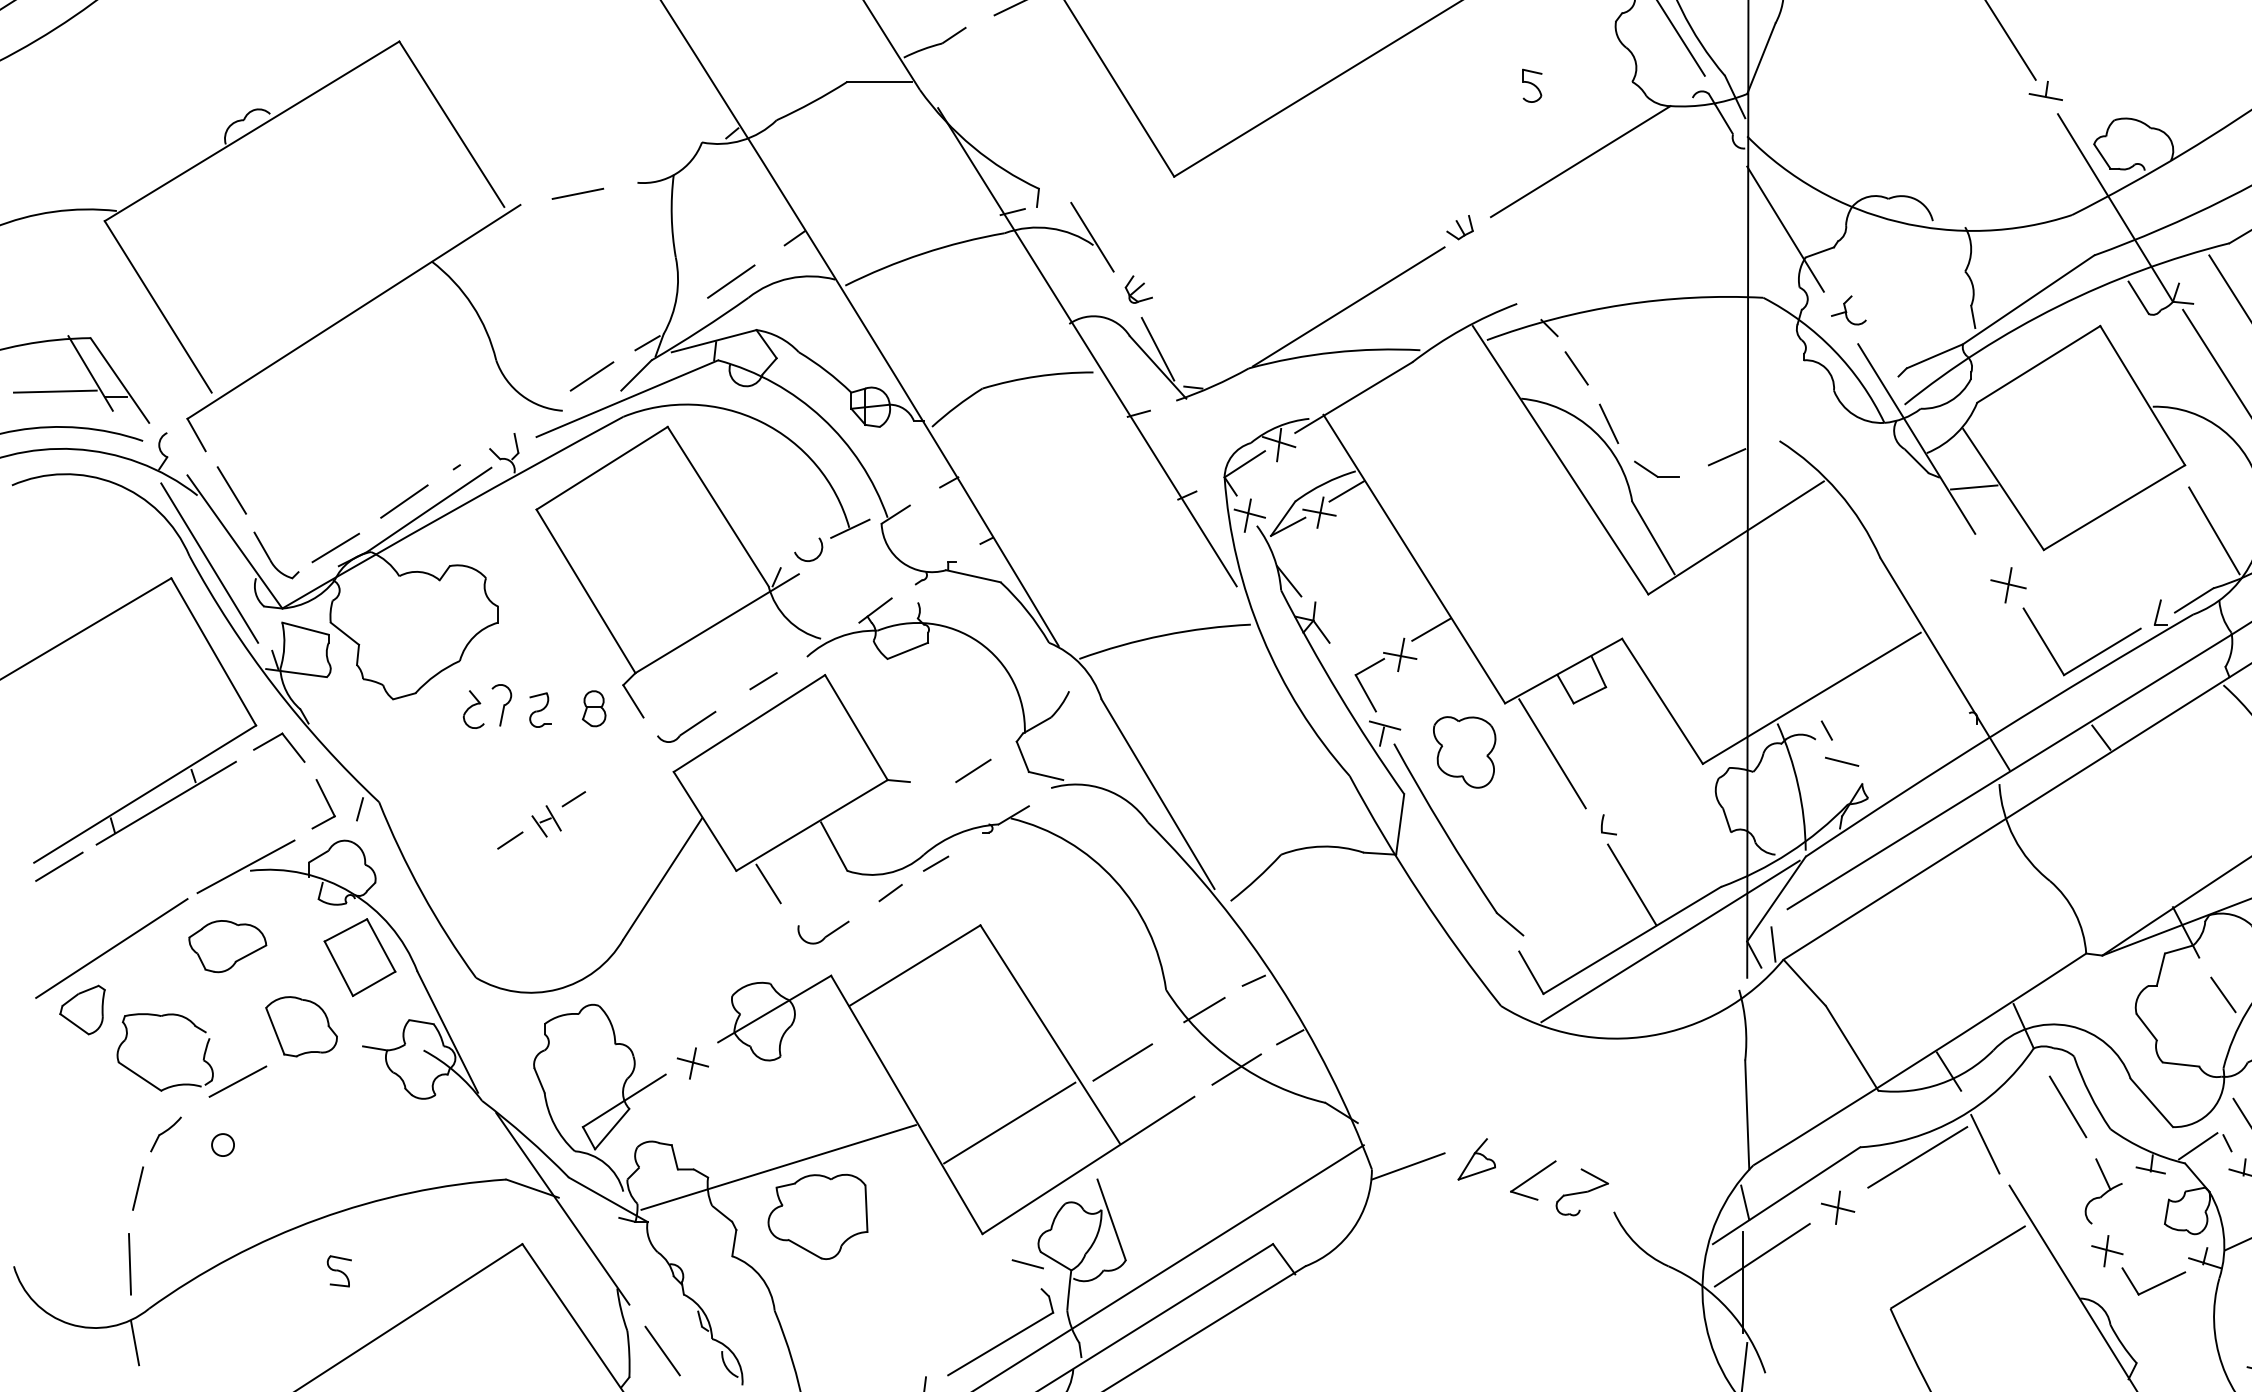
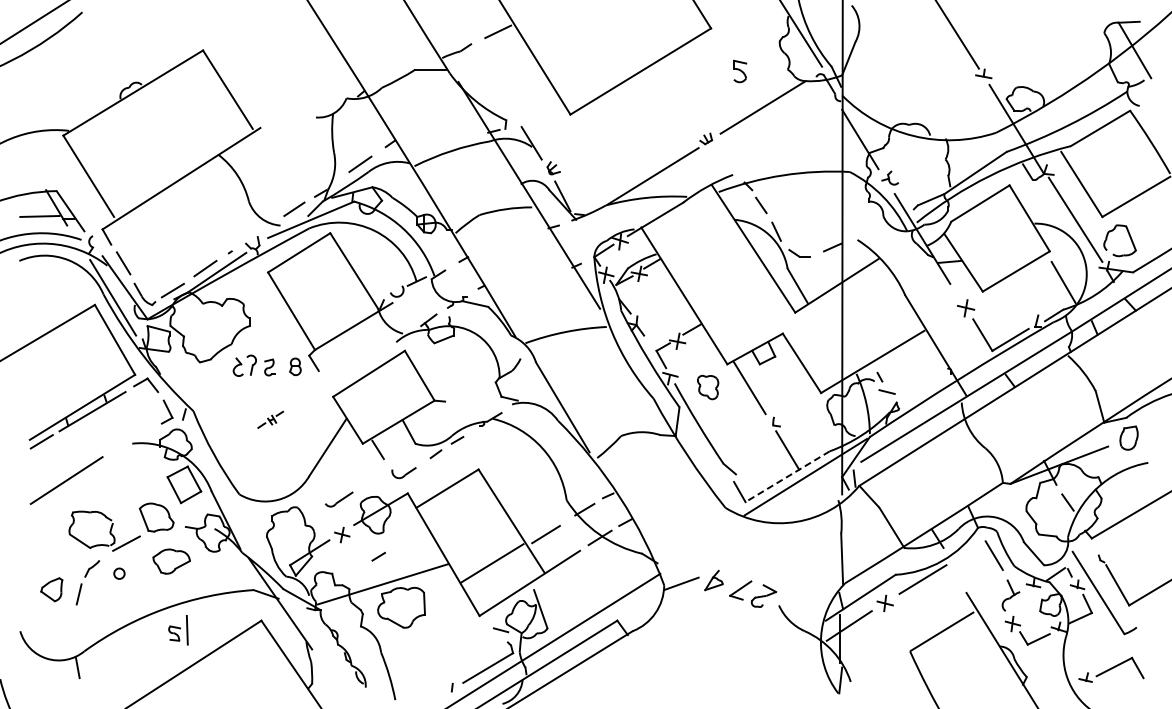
part: (1532, 85) -> (740, 71), size x1.4
line: (577, 193) -> (287, 122), removed
line: (763, 680) -> (378, 556), moved
part: (687, 726) -> (339, 499), moved
part: (1463, 752) -> (707, 387), size x0.7
line: (973, 771) -> (475, 396), removed
part: (541, 819) -> (270, 419), size x0.6
line: (246, 866) -> (130, 441), removed
line: (1631, 939) -> (787, 476), solid -> dashed
part: (227, 946) -> (171, 561), moved
part: (81, 1009) -> (51, 589), moved
line: (1984, 1144) -> (954, 573), removed
line: (130, 1264) -> (187, 630), moved
line: (661, 1349) -> (327, 670), removed

